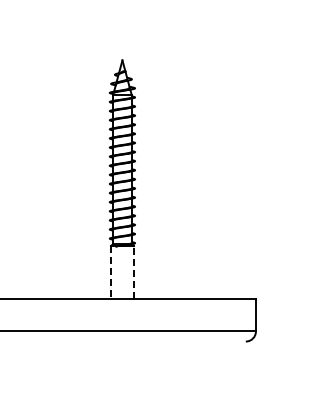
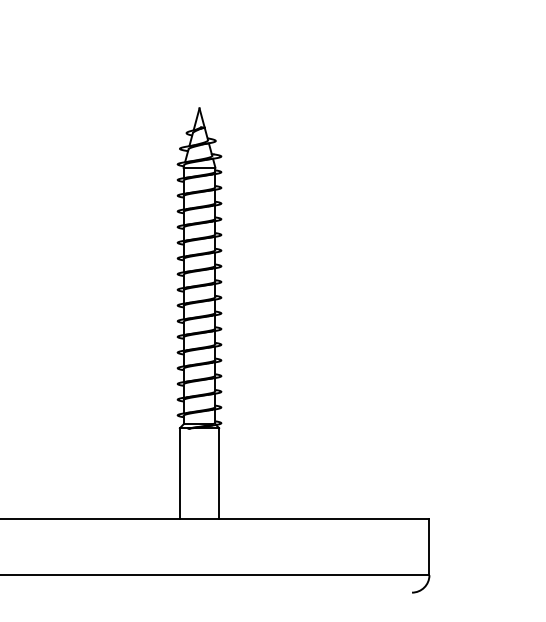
line: (133, 271) -> (218, 471), dashed -> solid
line: (111, 272) -> (180, 473), dashed -> solid

